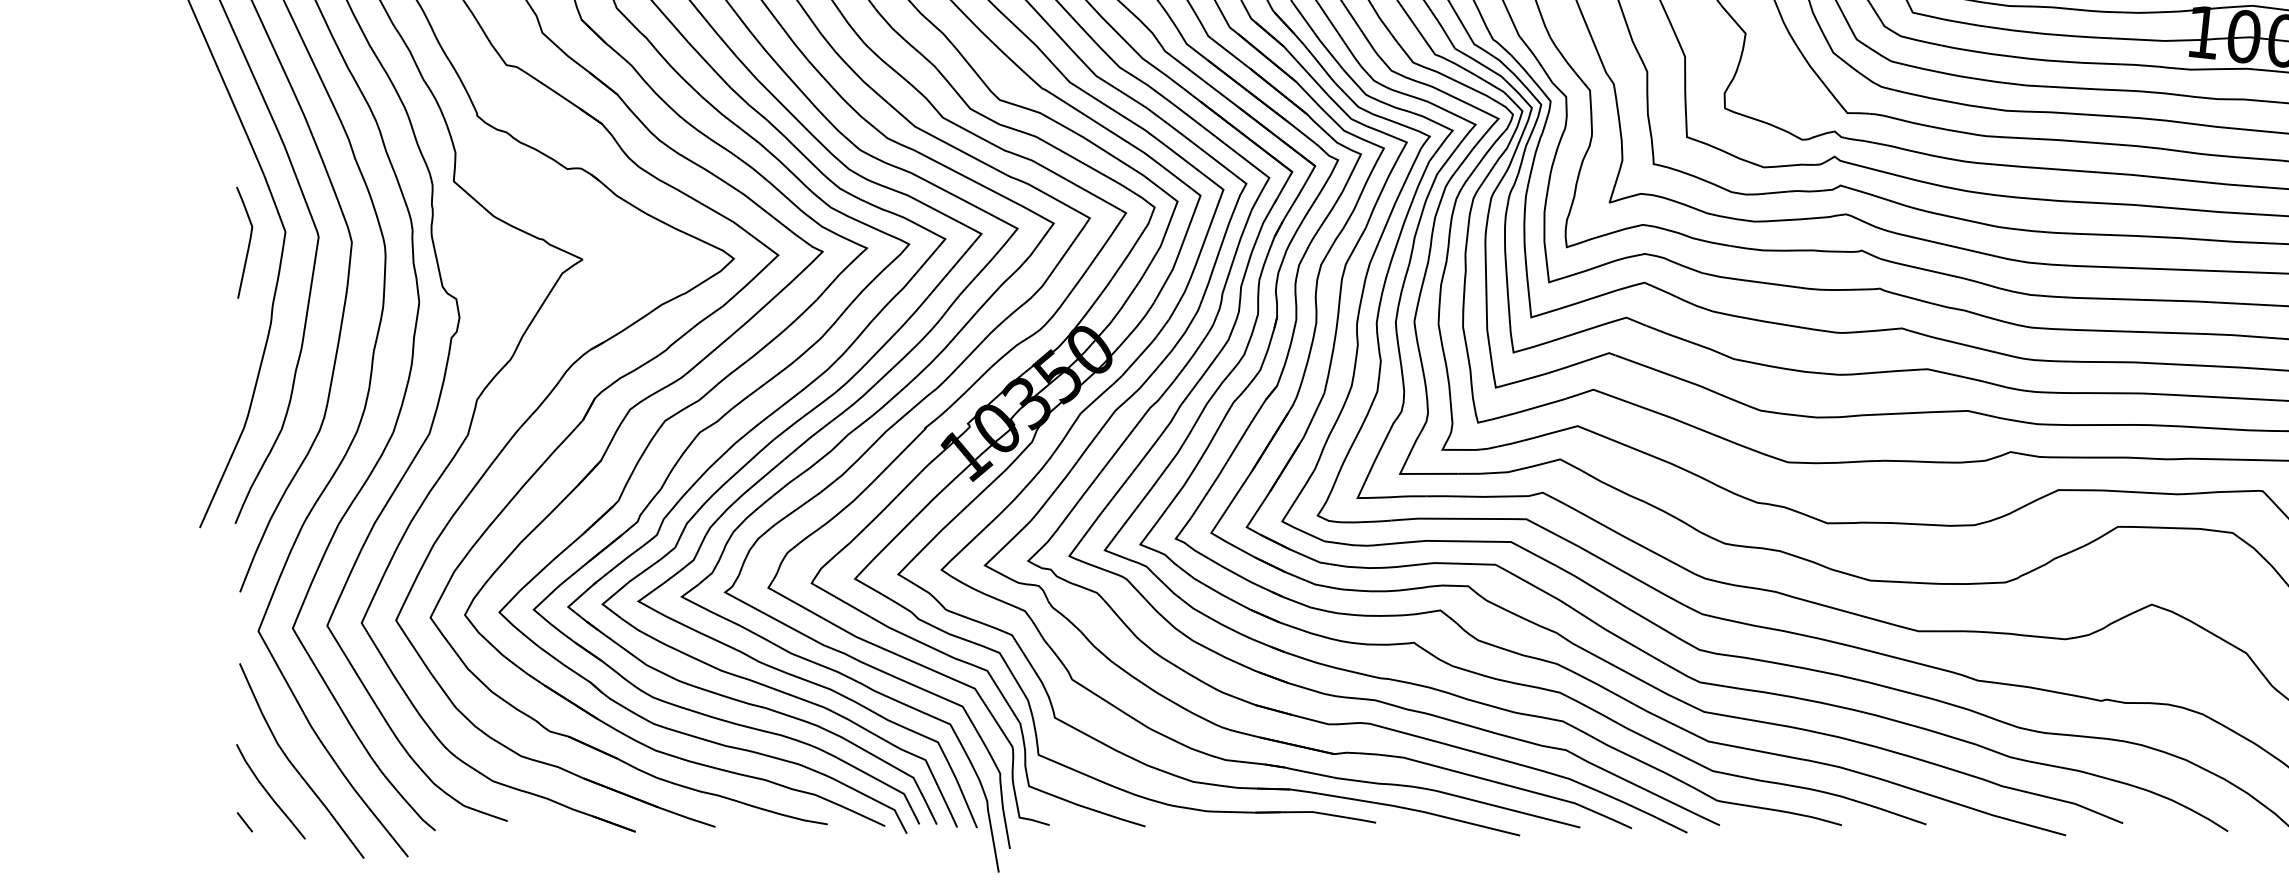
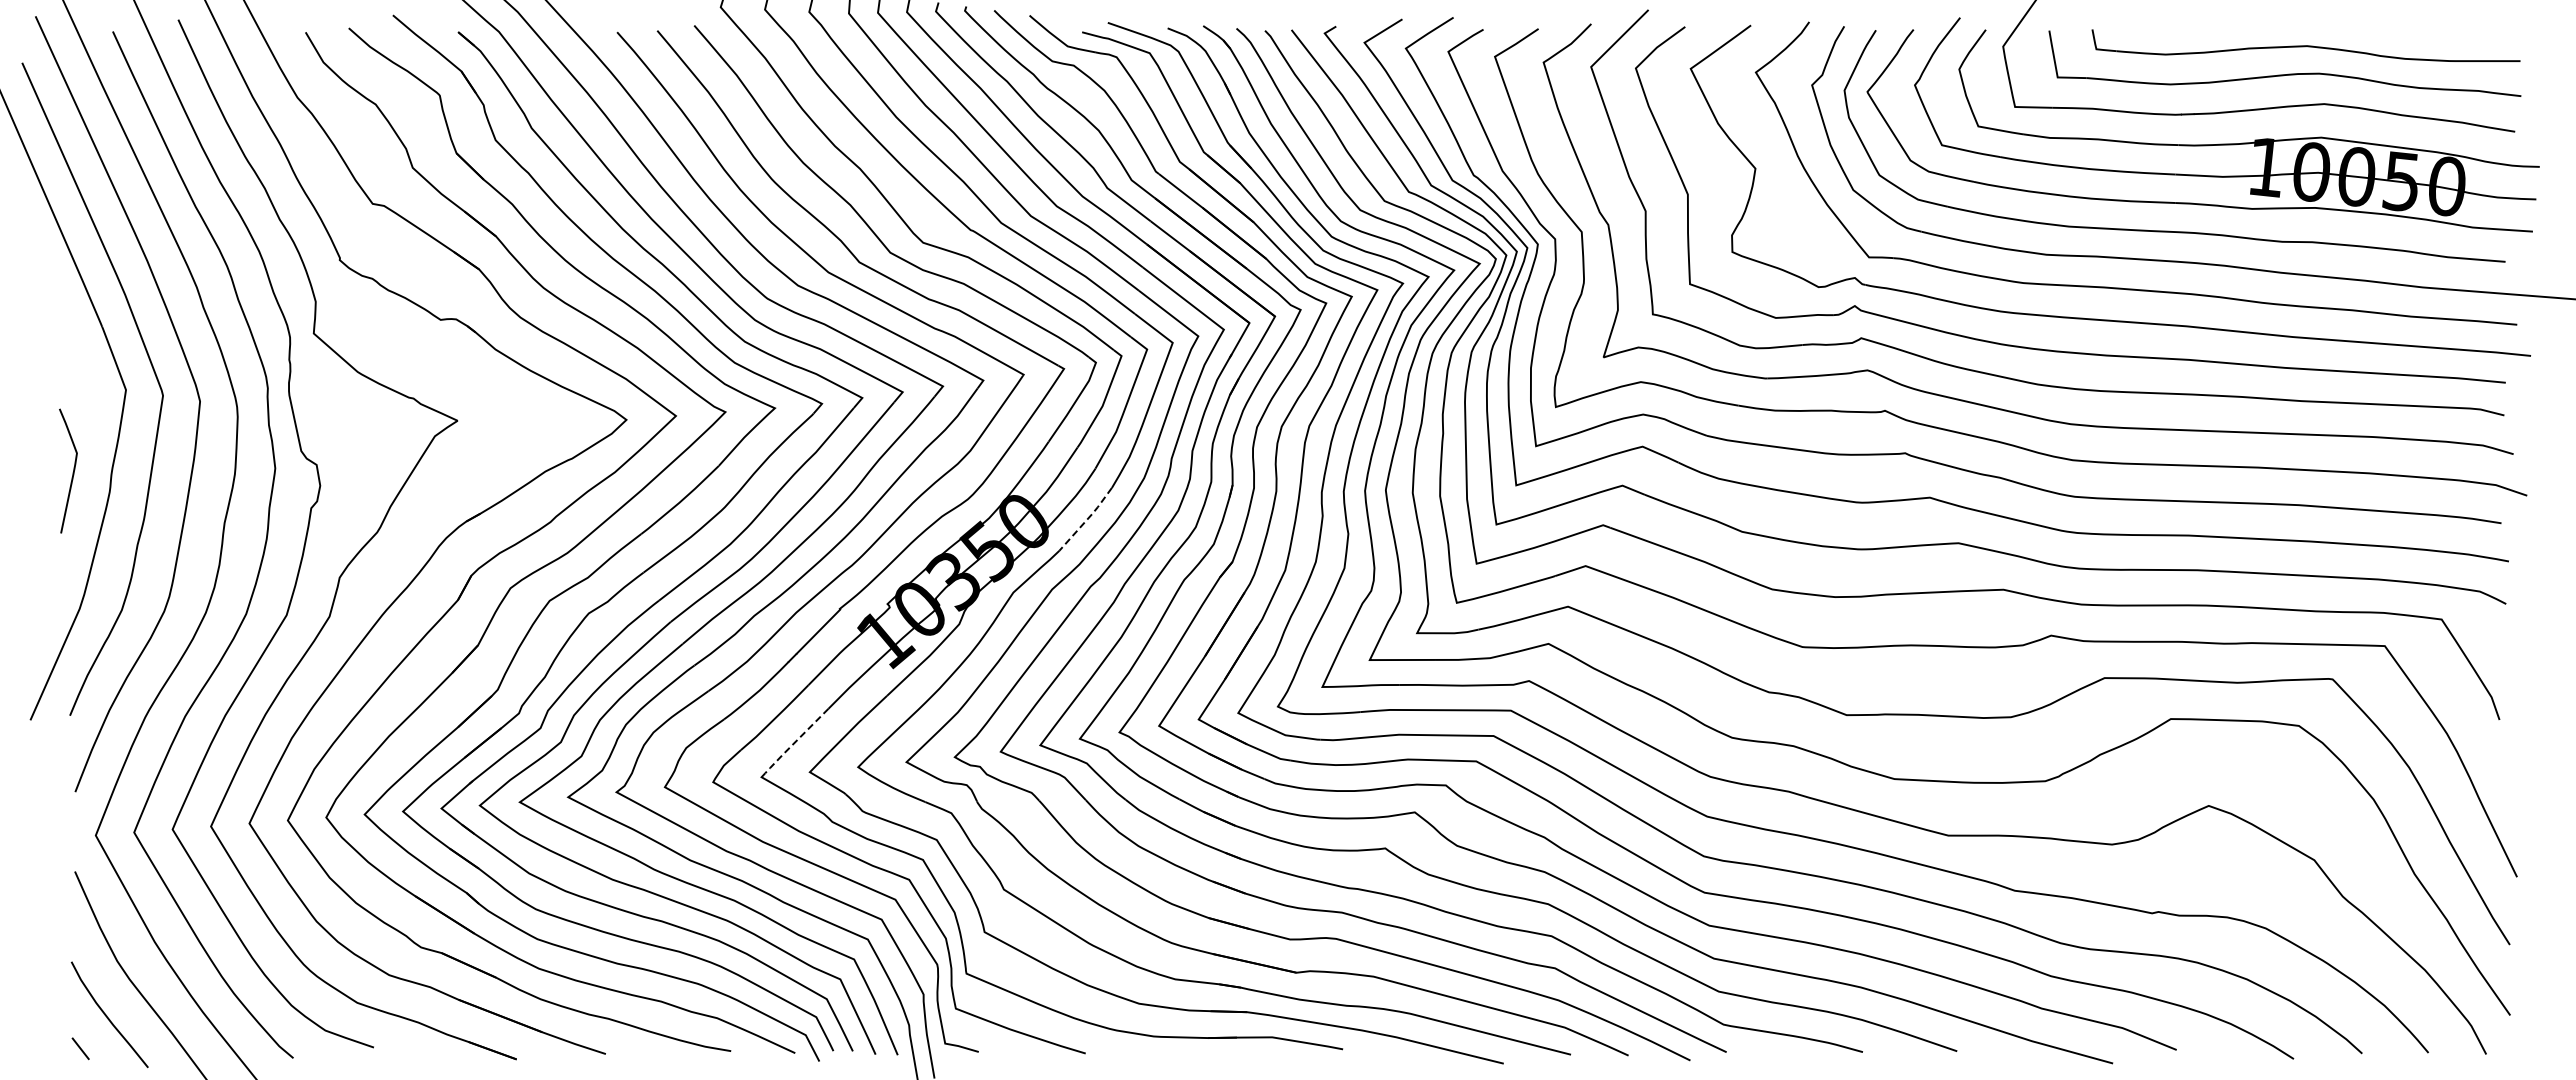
curve: (248, 244) -> (72, 472), moved
line: (1147, 347) -> (1087, 519), solid -> dashed
line: (885, 547) -> (795, 742), solid -> dashed

